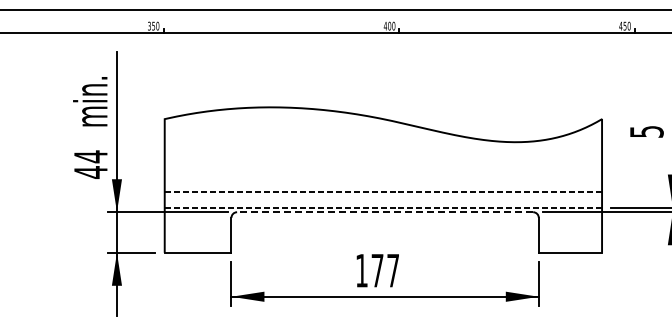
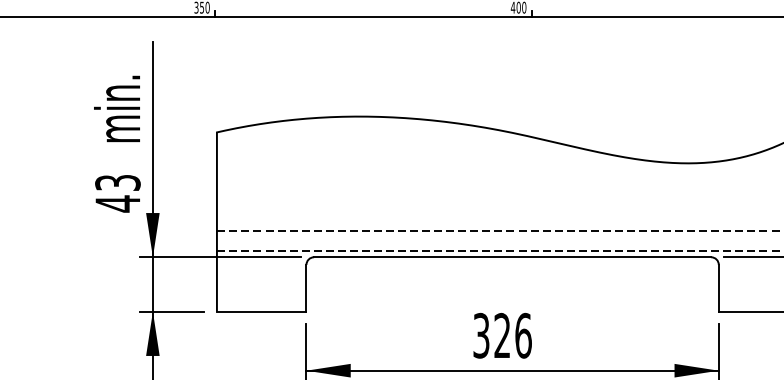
text: (90, 156) -> (117, 182), 44 -> 43
line: (384, 212) -> (511, 257), dashed -> solid
text: (377, 270) -> (502, 335), 177 -> 326

